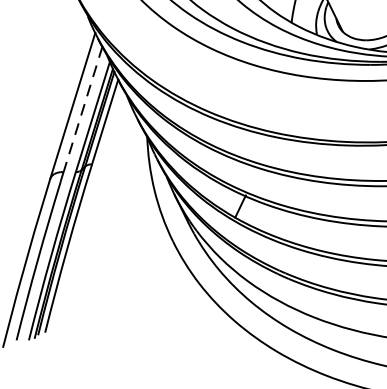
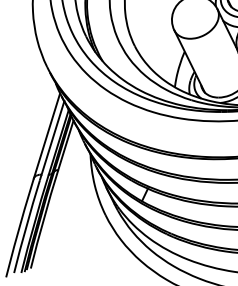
line: (83, 108) -> (53, 137), dashed -> solid

